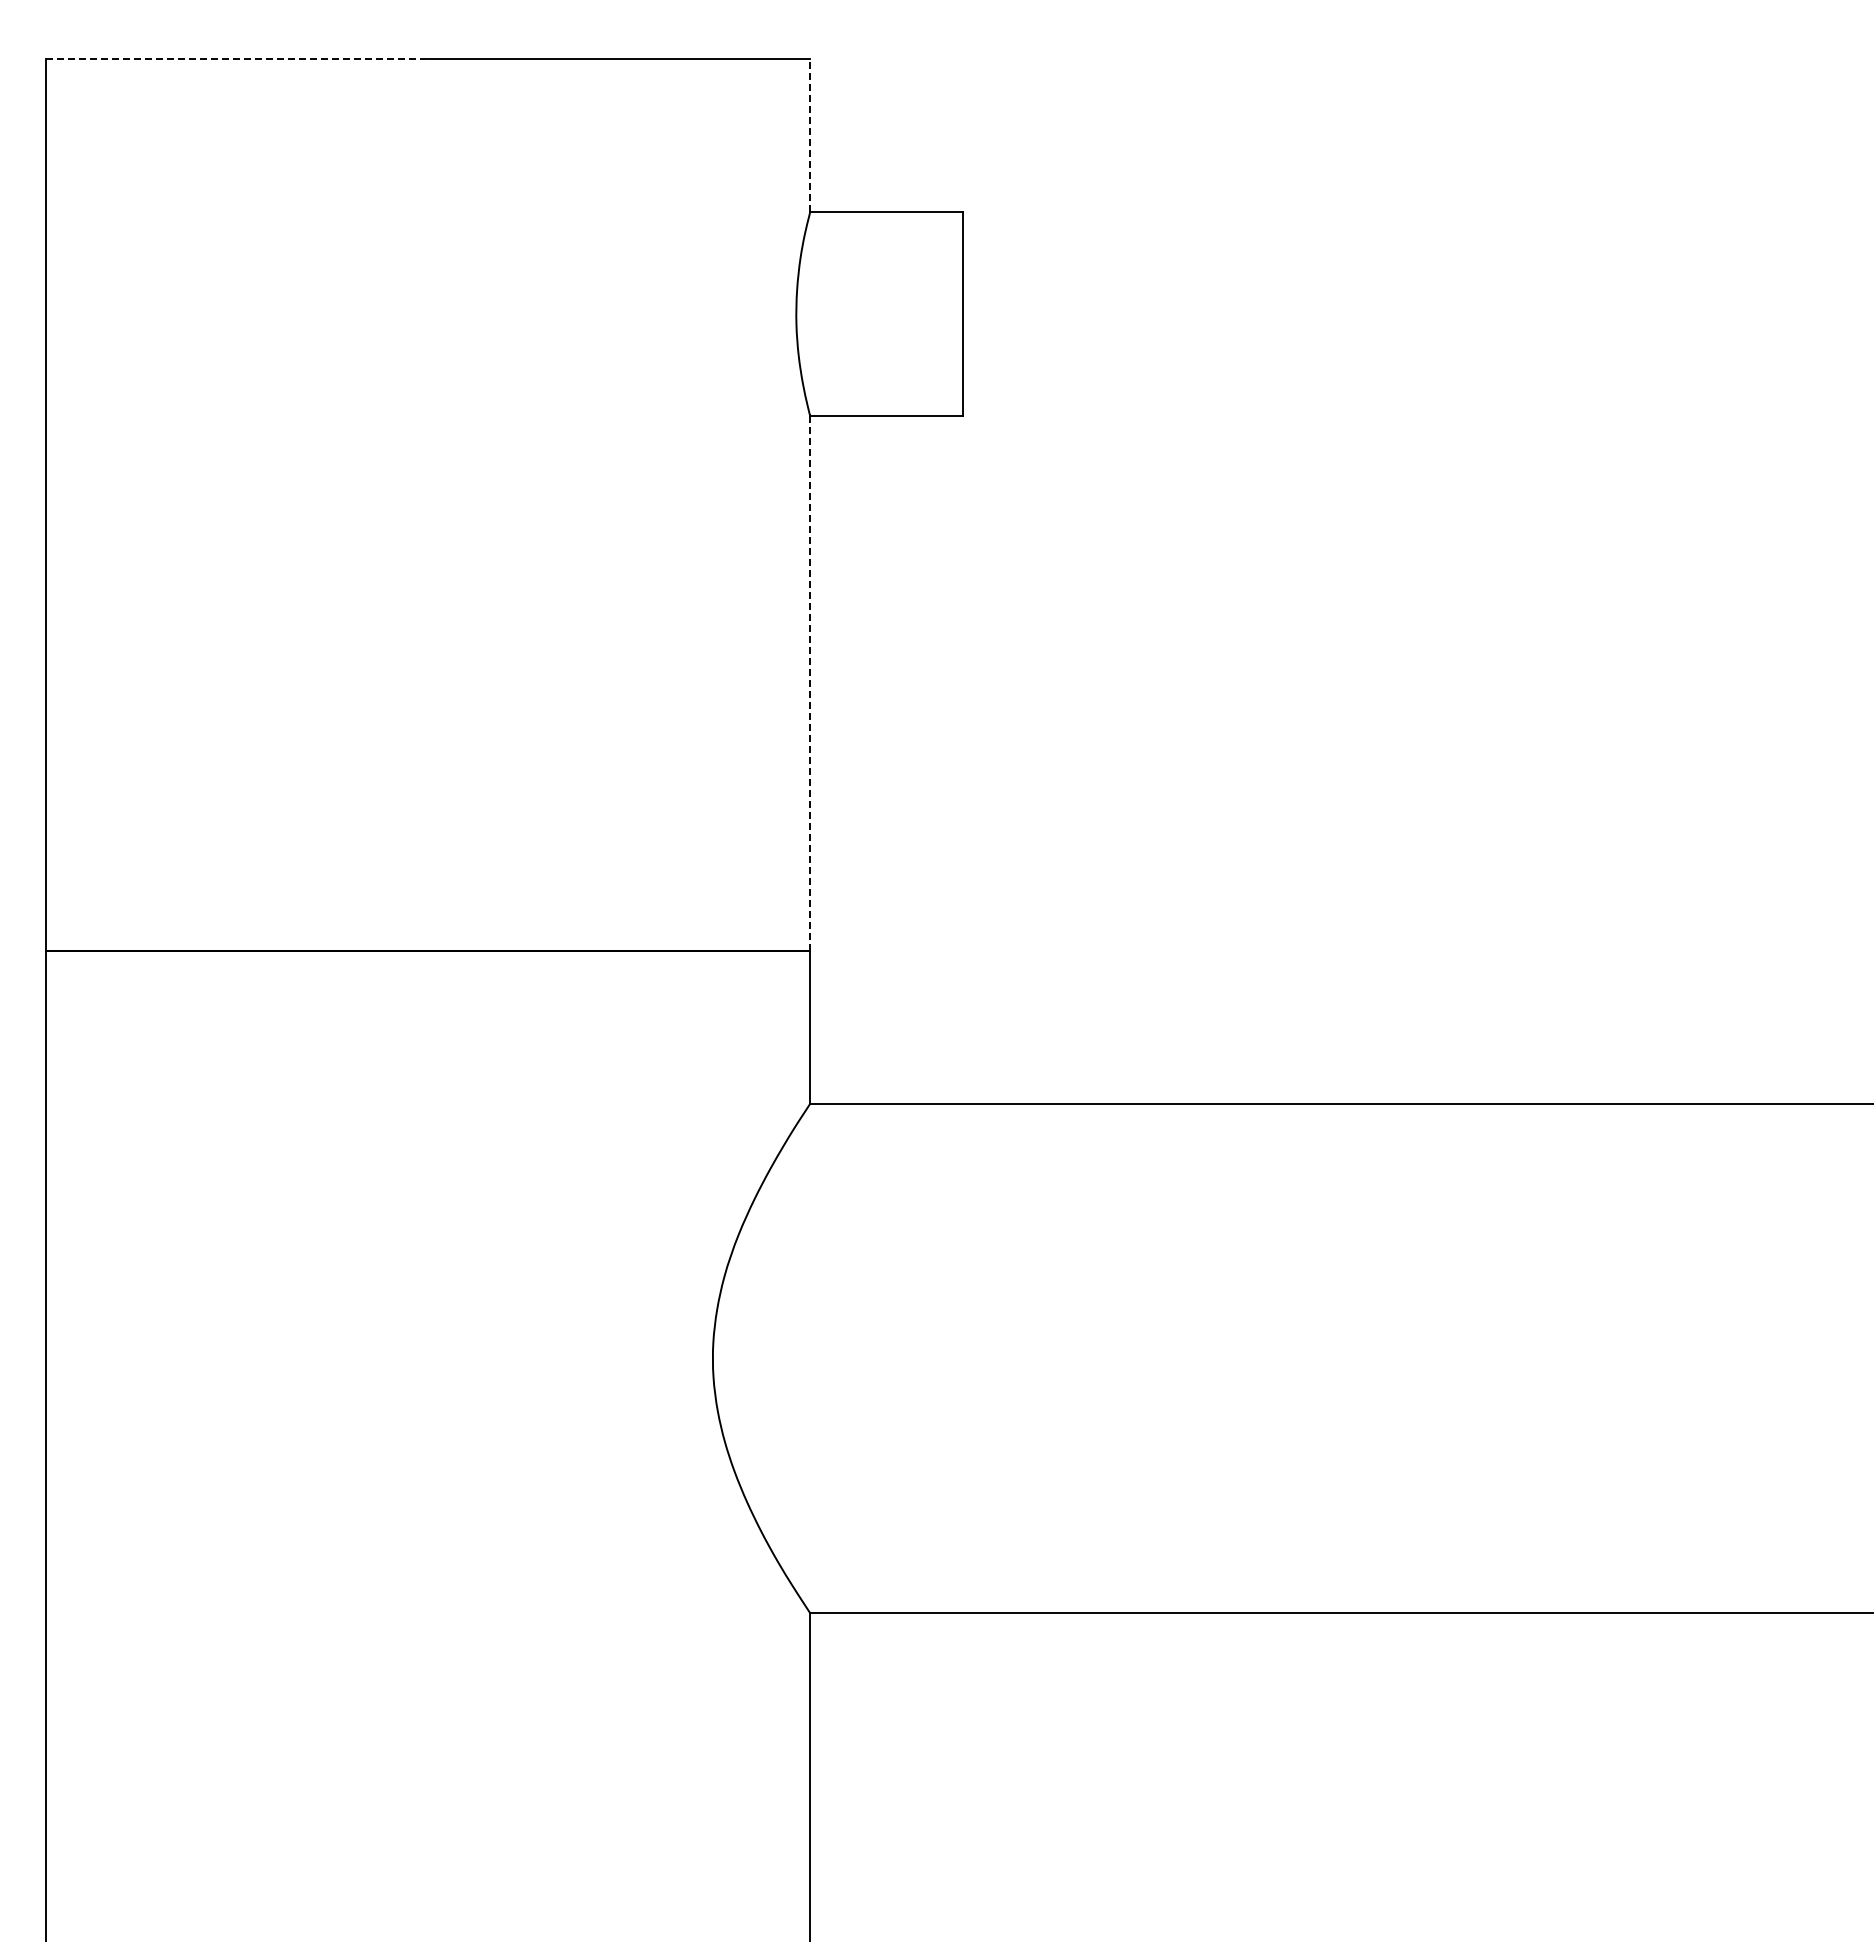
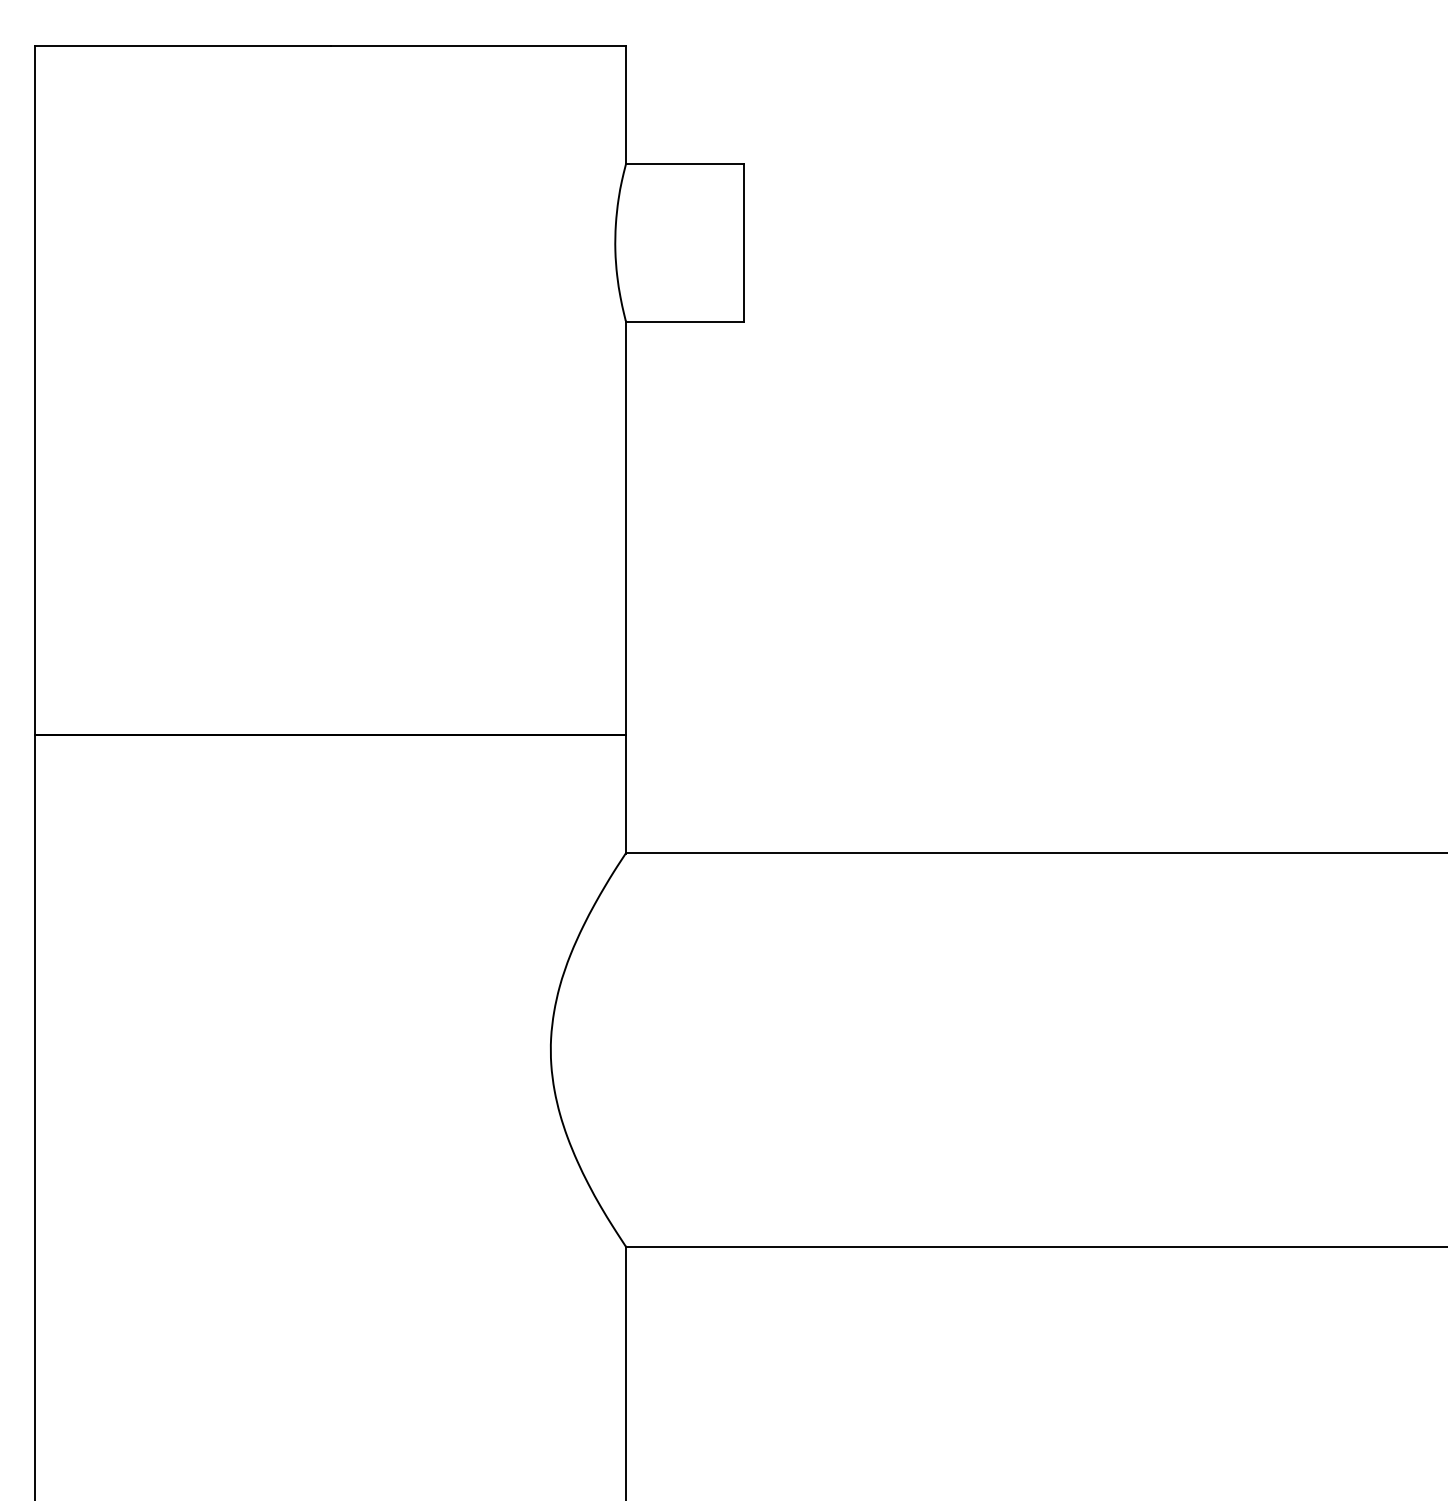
line: (237, 59) -> (183, 46), dashed -> solid
line: (810, 135) -> (626, 104), dashed -> solid
line: (810, 683) -> (626, 528), dashed -> solid

